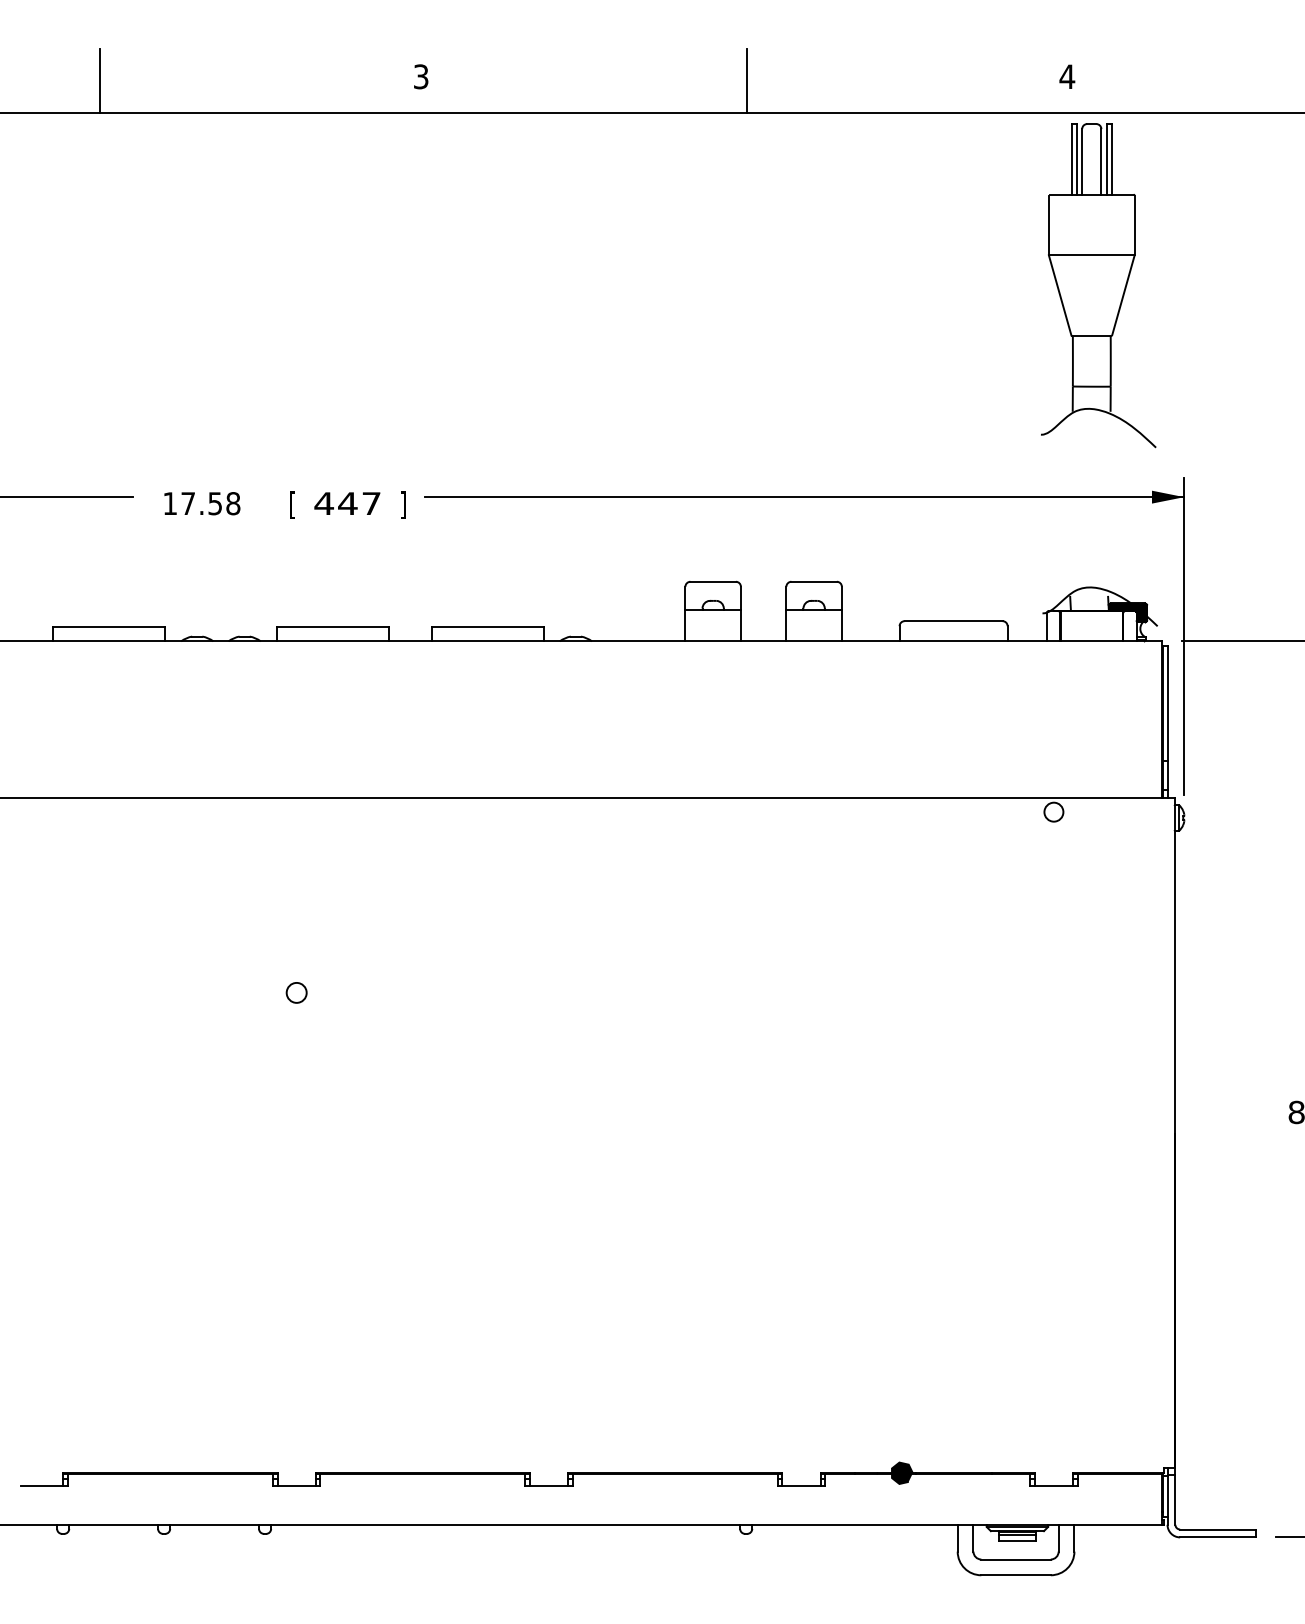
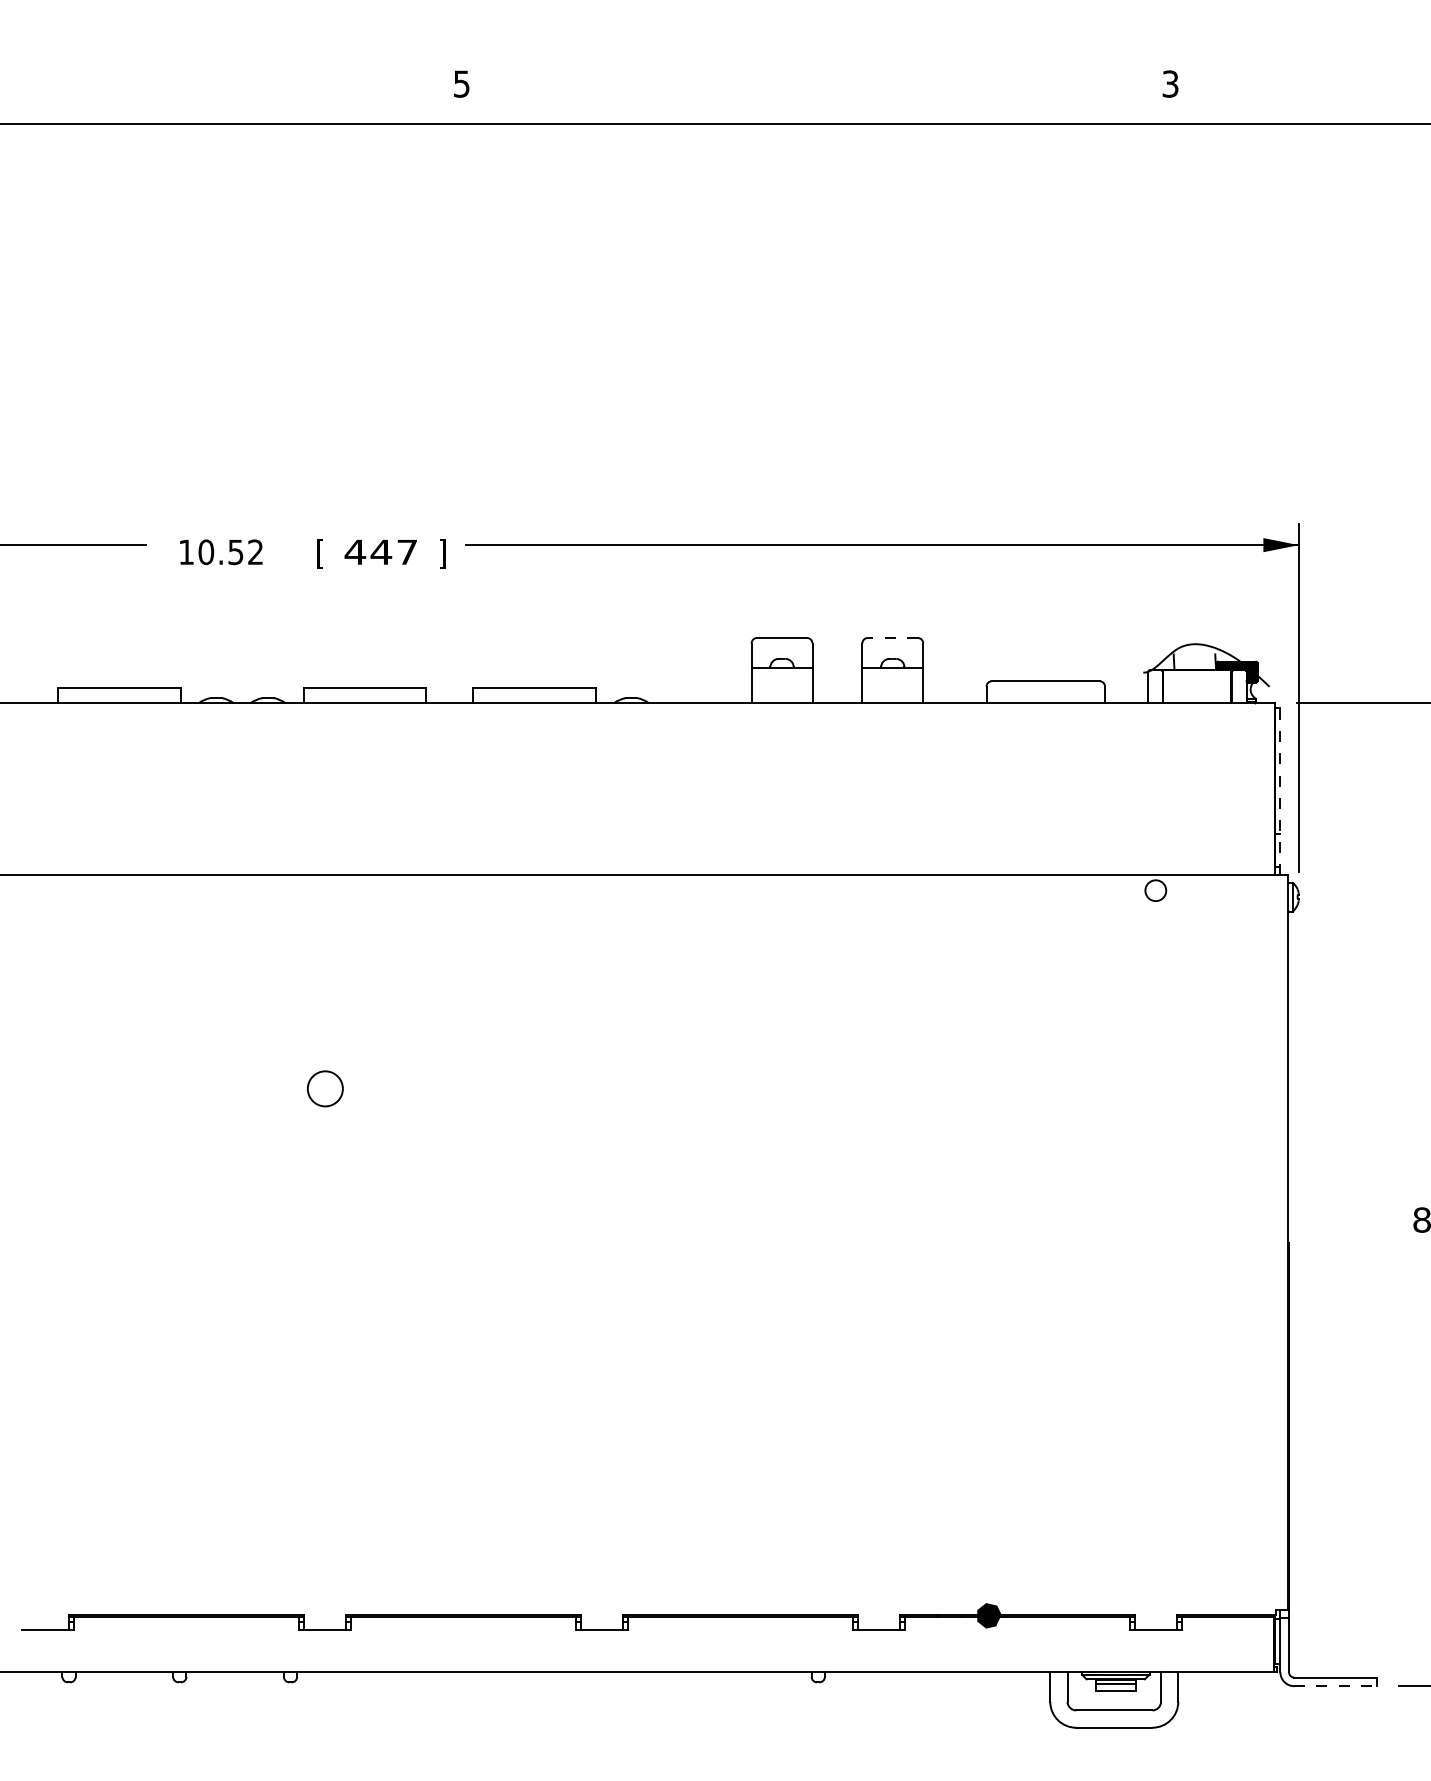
text: (421, 76) -> (462, 83), 3 -> 5
text: (1067, 76) -> (1170, 83), 4 -> 3
line: (100, 80) -> (110, 88), removed
line: (746, 80) -> (818, 88), removed
part: (1098, 285) -> (1204, 312), removed
text: (210, 503) -> (230, 552), 17.58 -> 10.52
line: (814, 581) -> (893, 637), solid -> dashed
line: (1167, 721) -> (1280, 791), solid -> dashed
circle: (296, 992) -> (325, 1088), size x1.6
line: (1217, 1537) -> (1335, 1686), solid -> dashed

